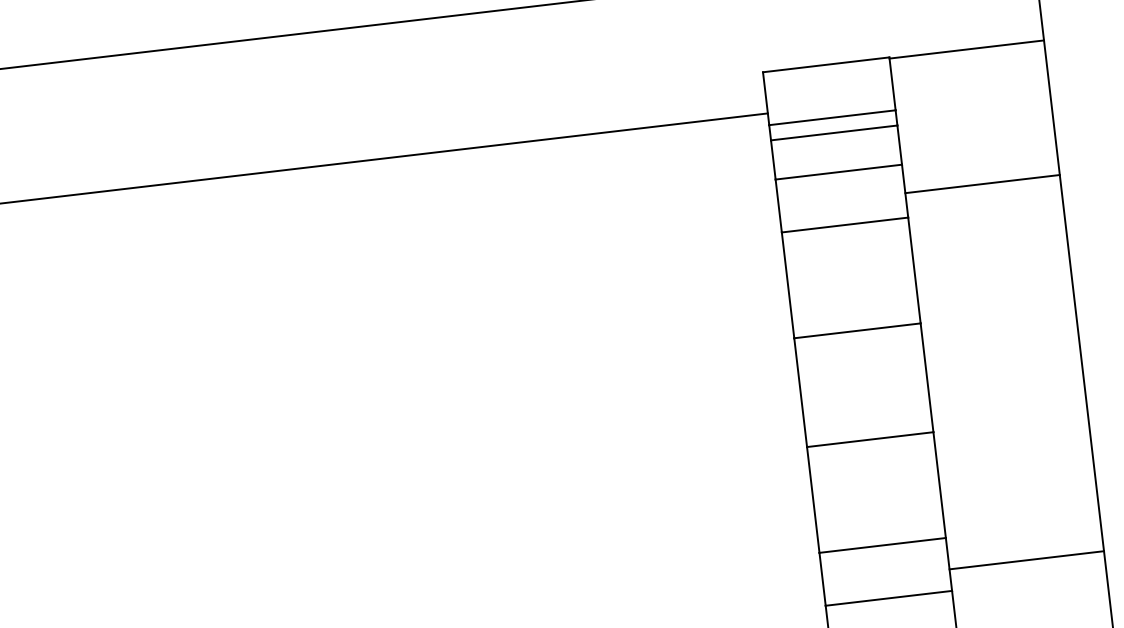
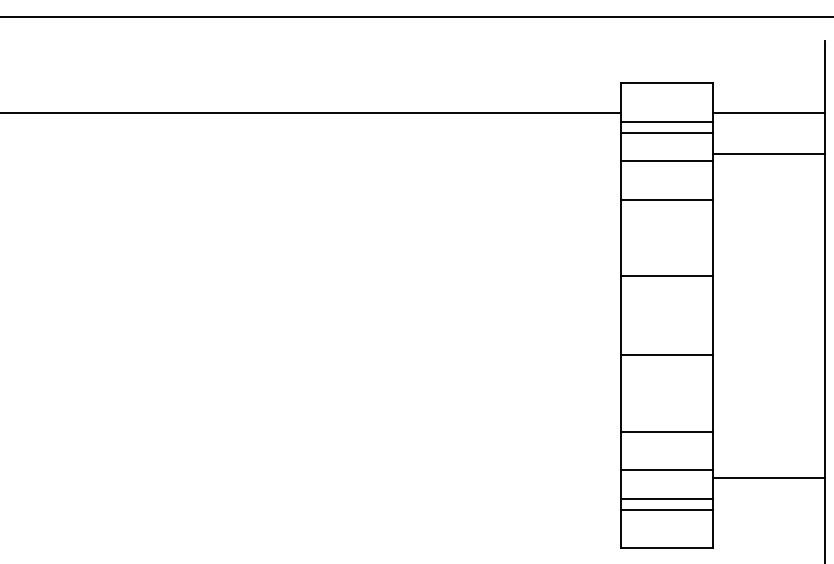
line: (966, 49) -> (768, 113), moved
line: (982, 183) -> (768, 153), moved
line: (1026, 560) -> (768, 477), moved

